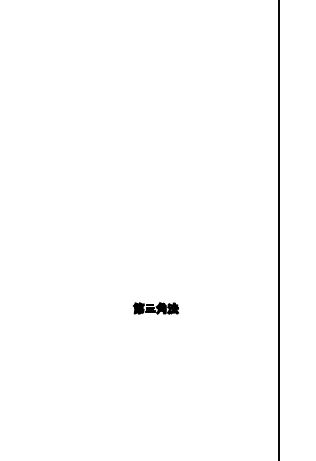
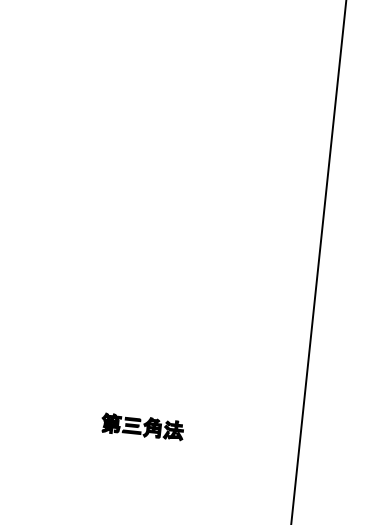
part: (155, 308) -> (142, 426), size x1.43

